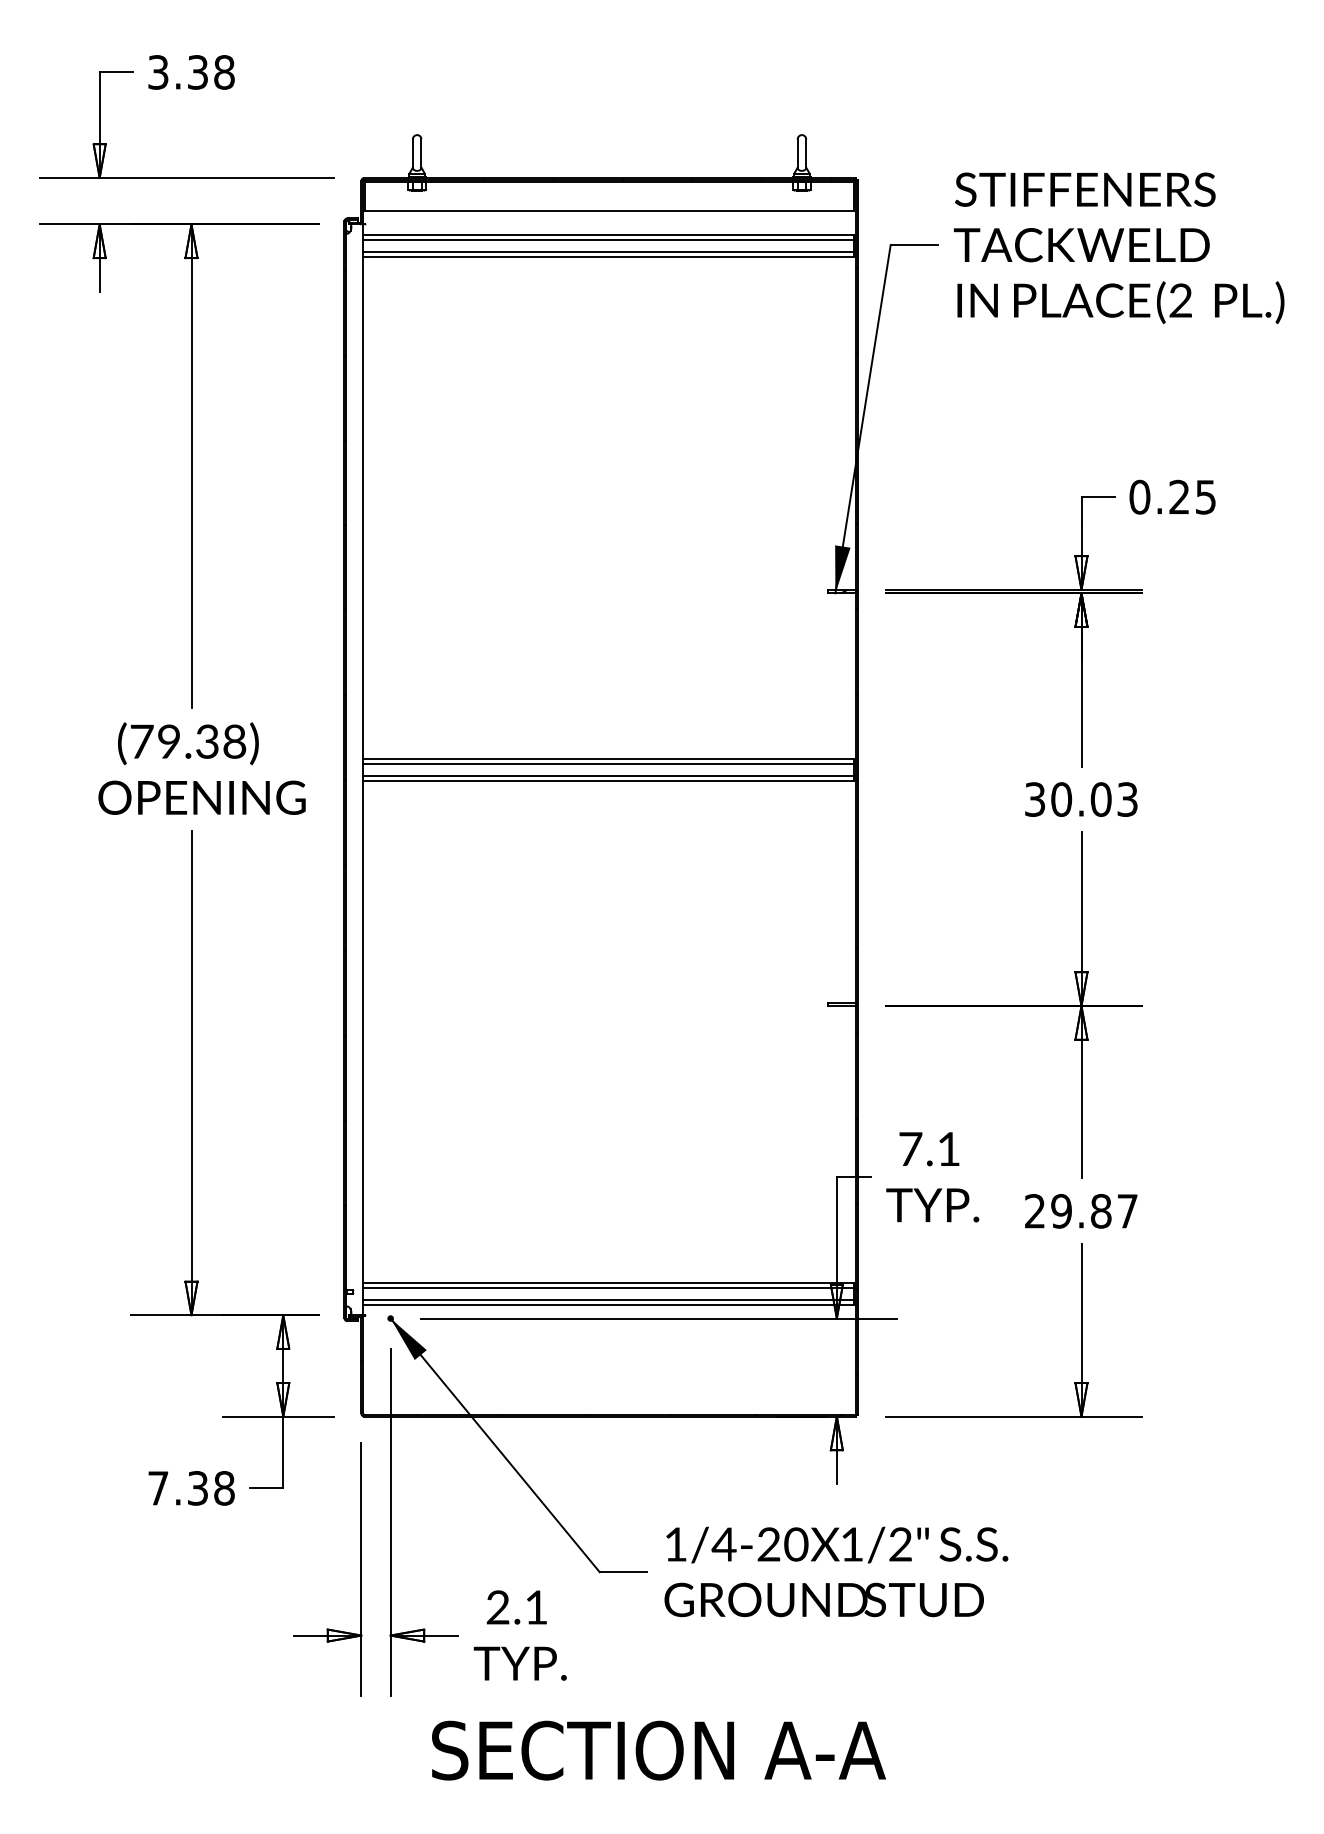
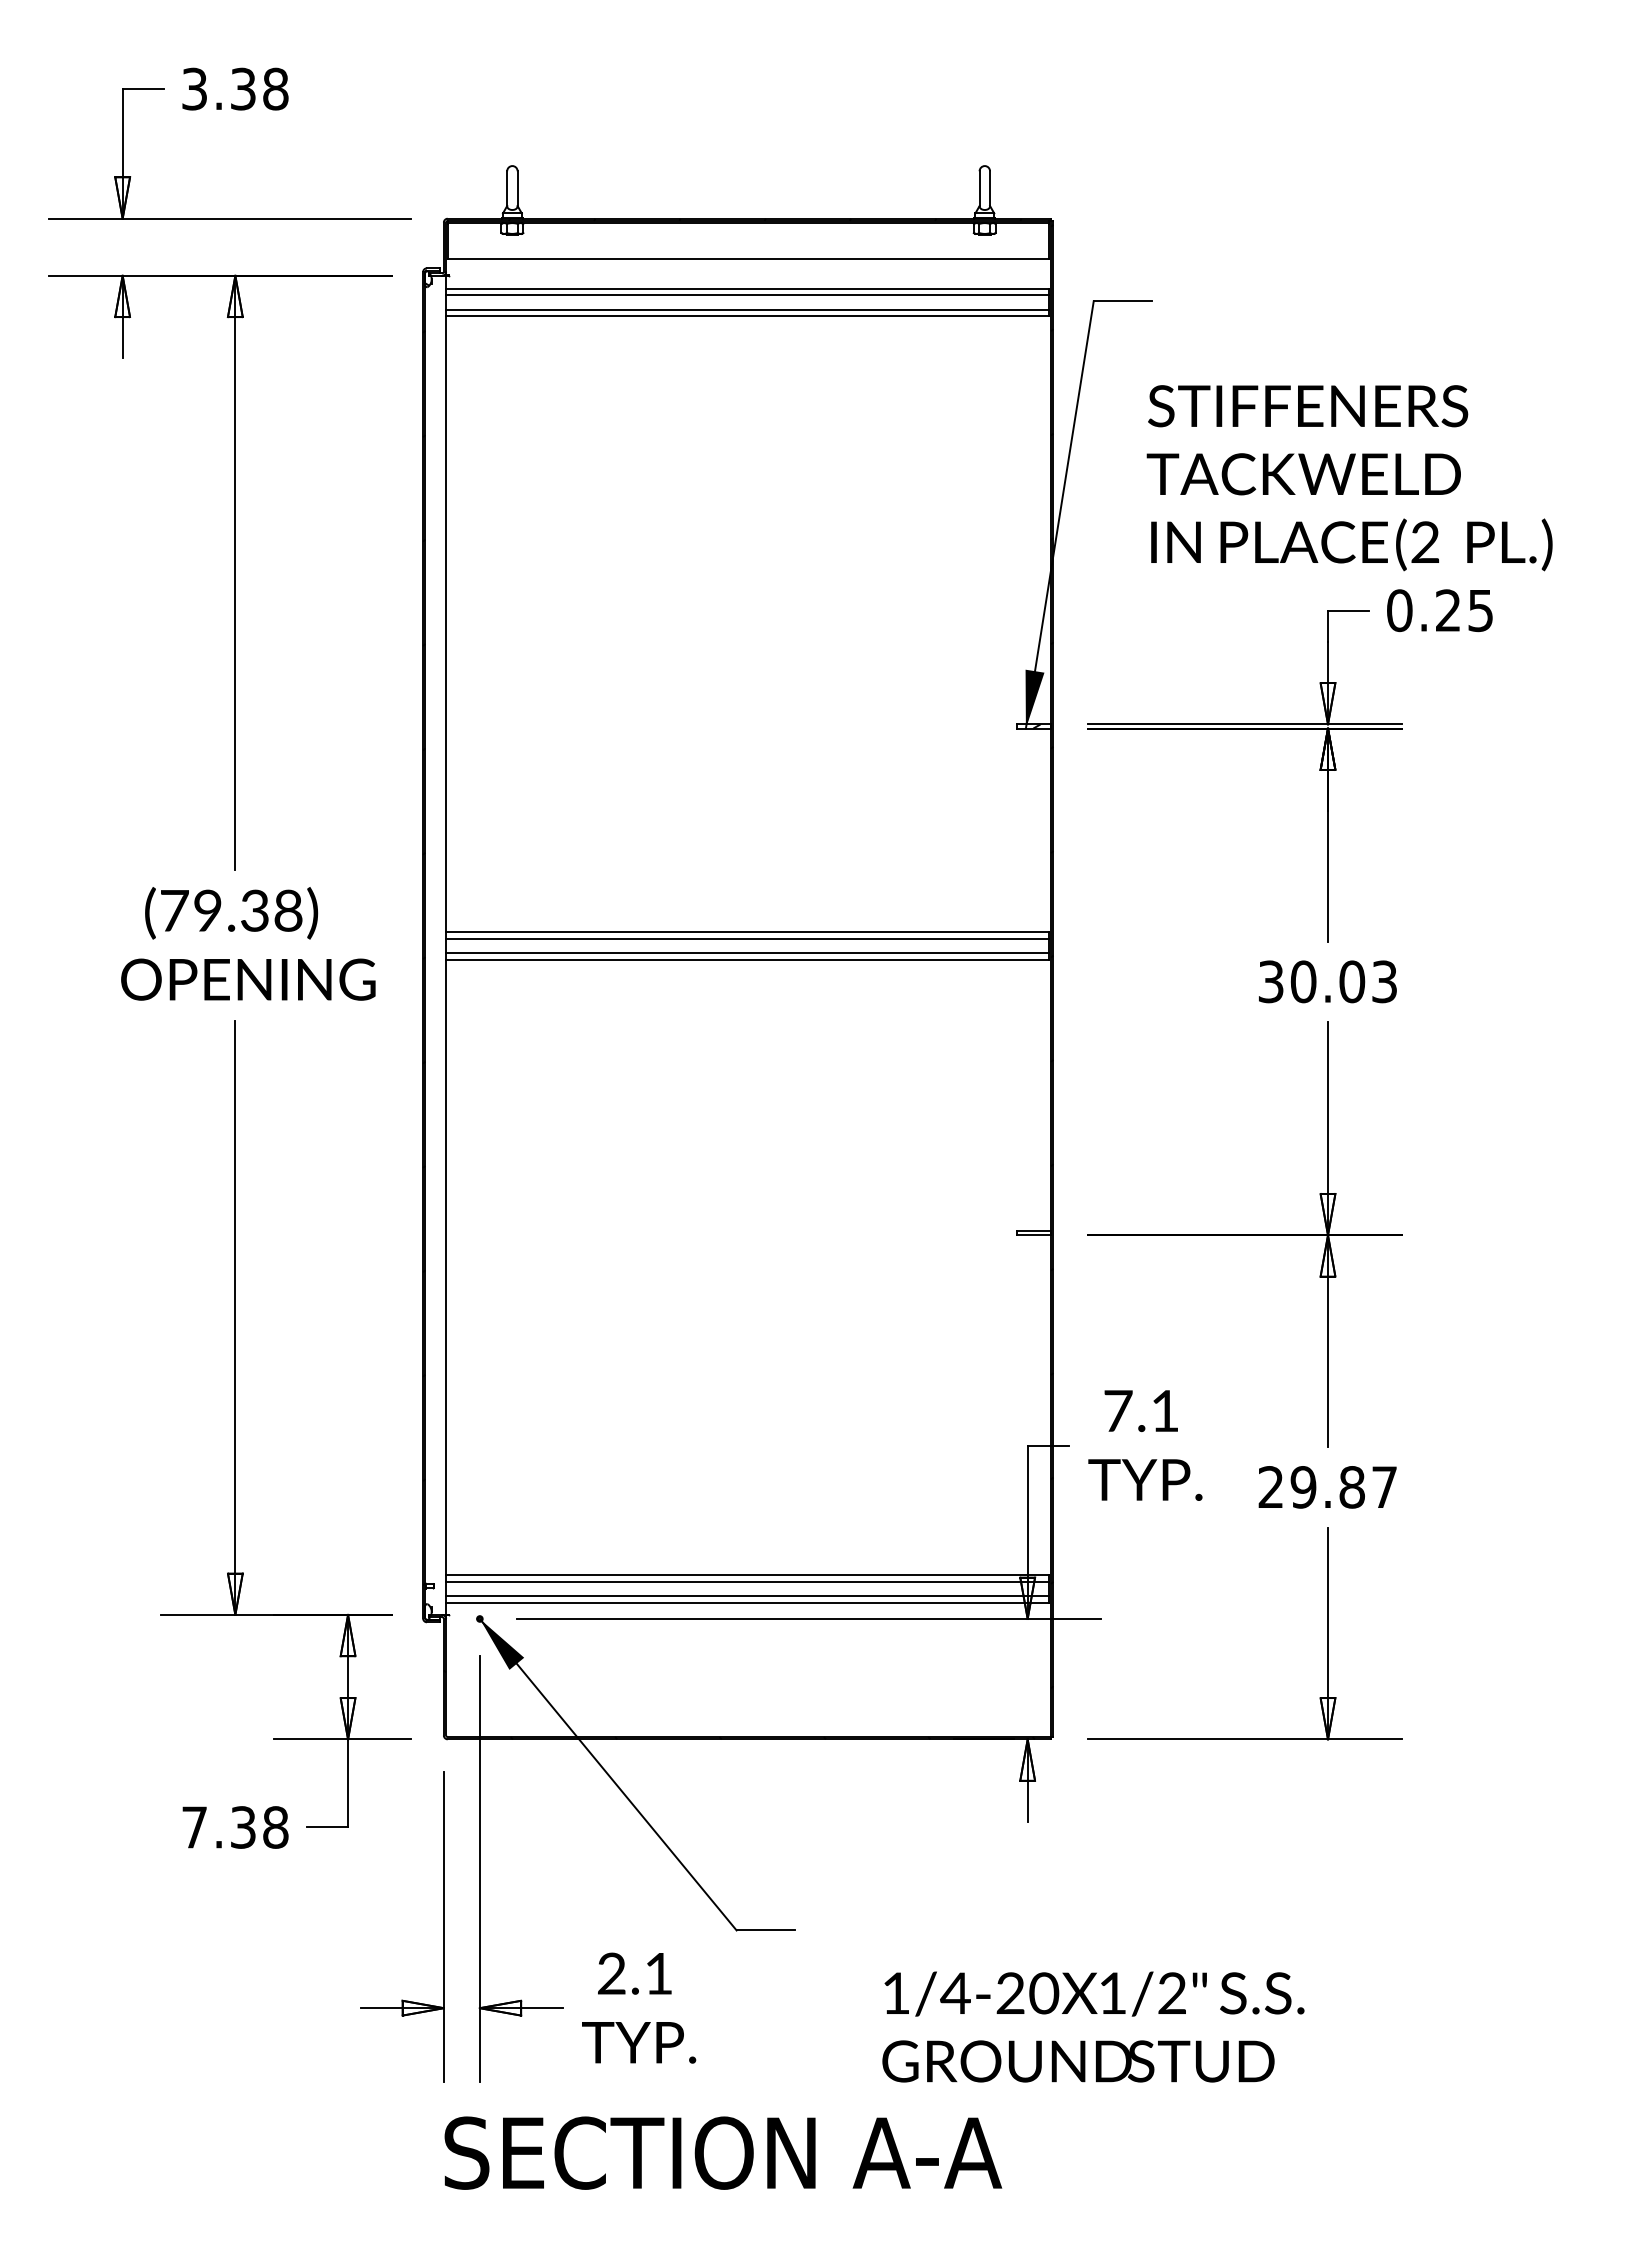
text: (1119, 248) -> (1350, 478), moved
text: (836, 1571) -> (1093, 2026), moved
text: (658, 1750) -> (722, 2152), moved

